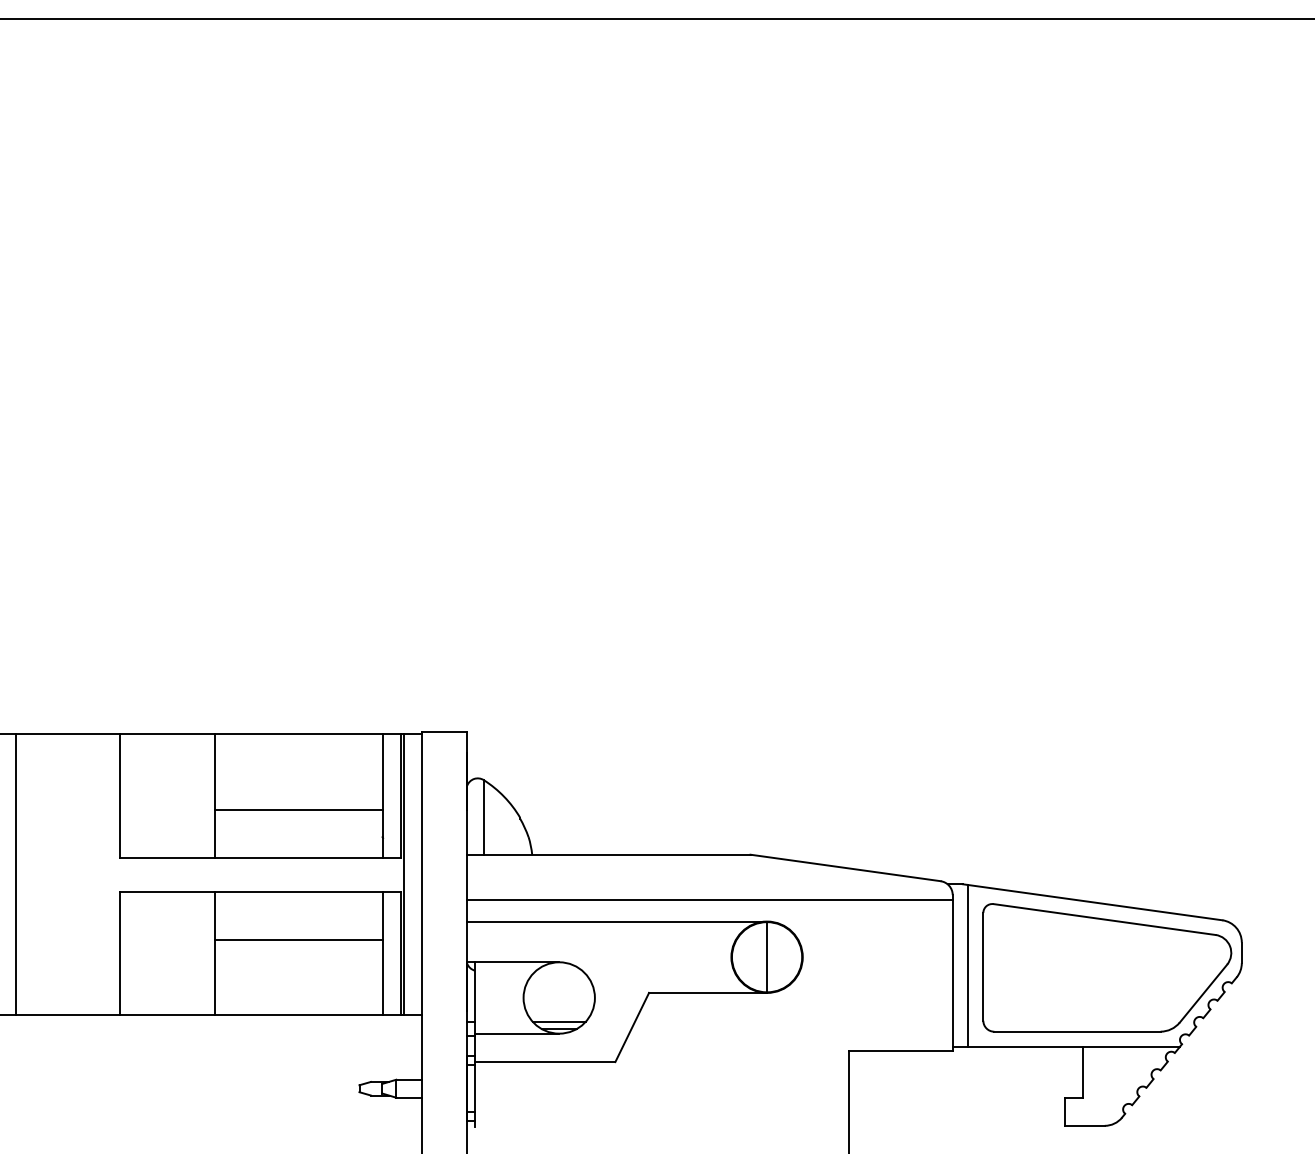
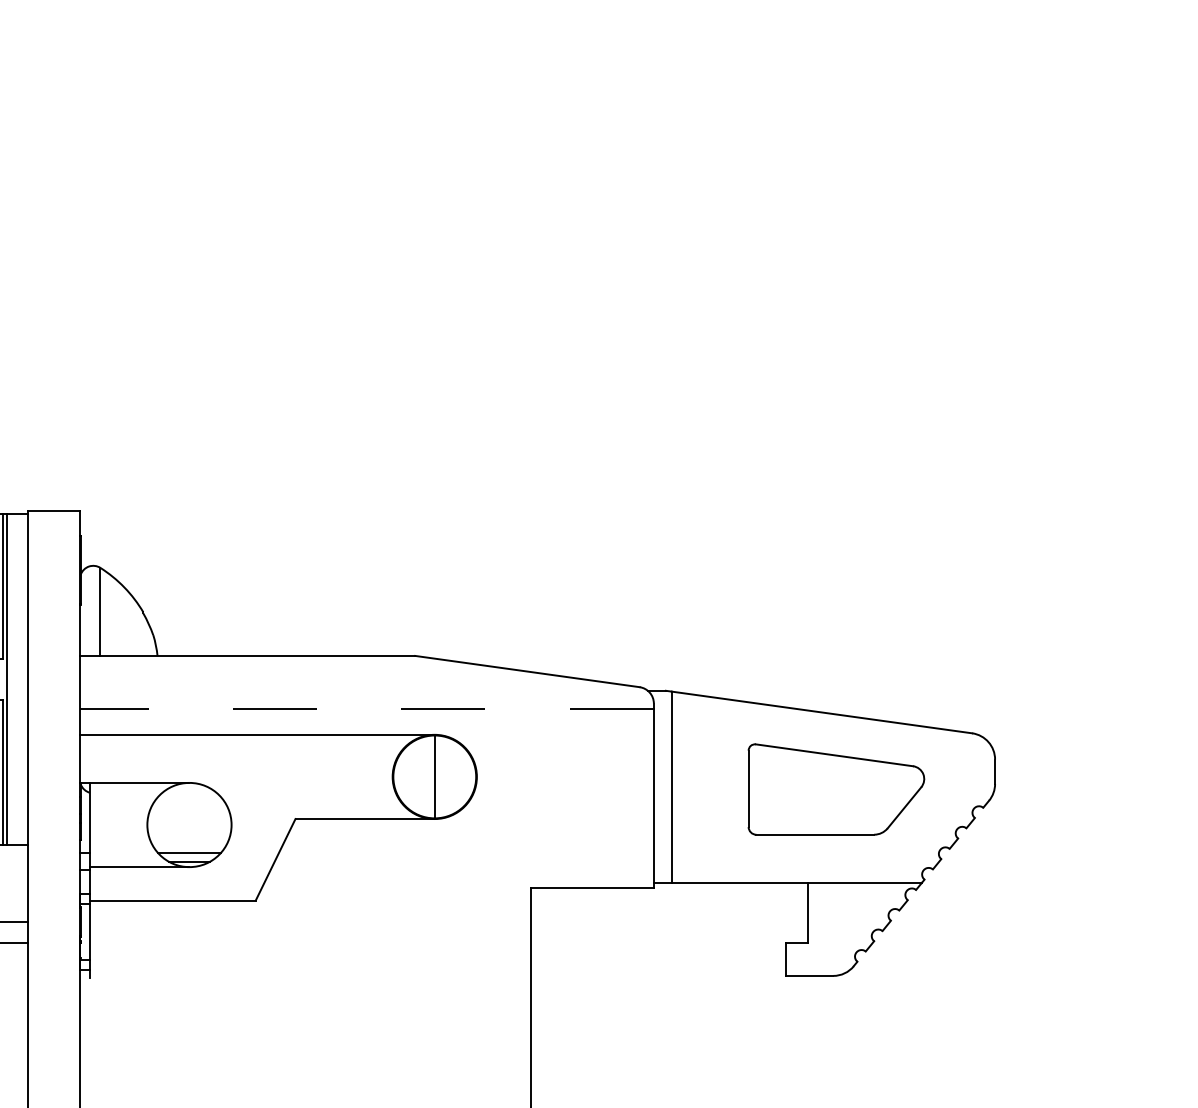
line: (709, 899) -> (366, 708), solid -> dashed
part: (1107, 967) -> (836, 789), size x0.6

